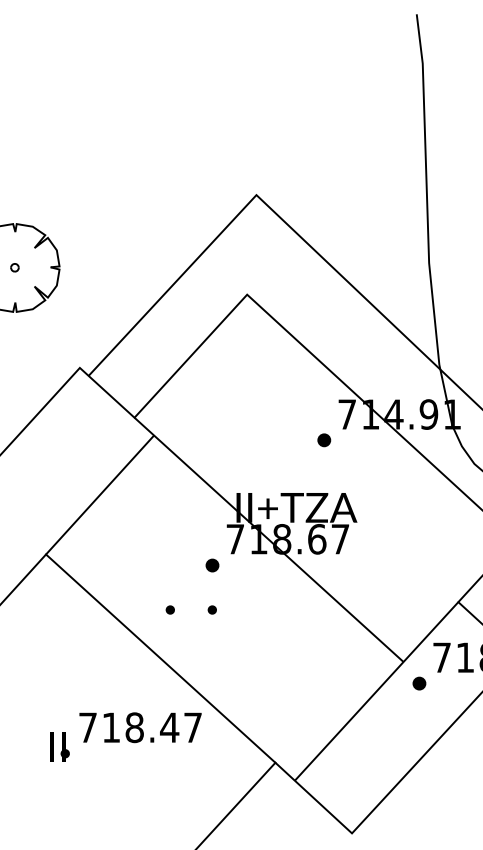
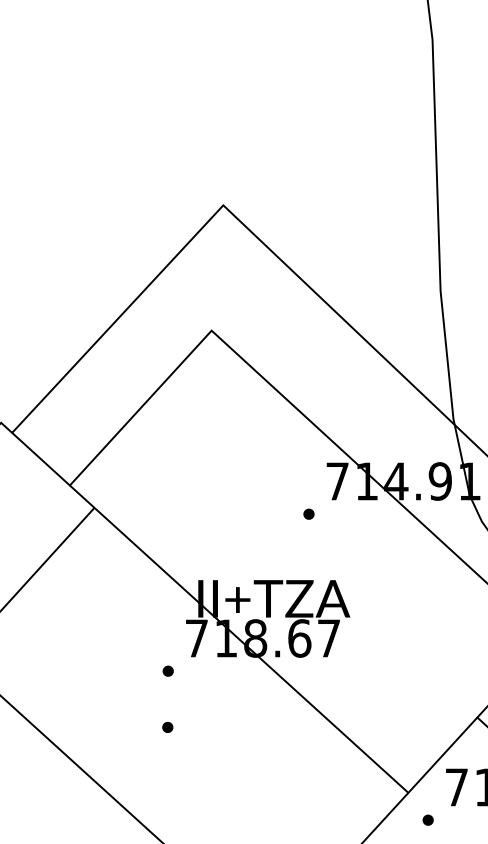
part: (324, 440) -> (308, 514), size x0.62
part: (212, 564) -> (167, 670), size x0.62
part: (169, 609) -> (113, 726), removed
part: (418, 683) -> (427, 819), size x0.62

